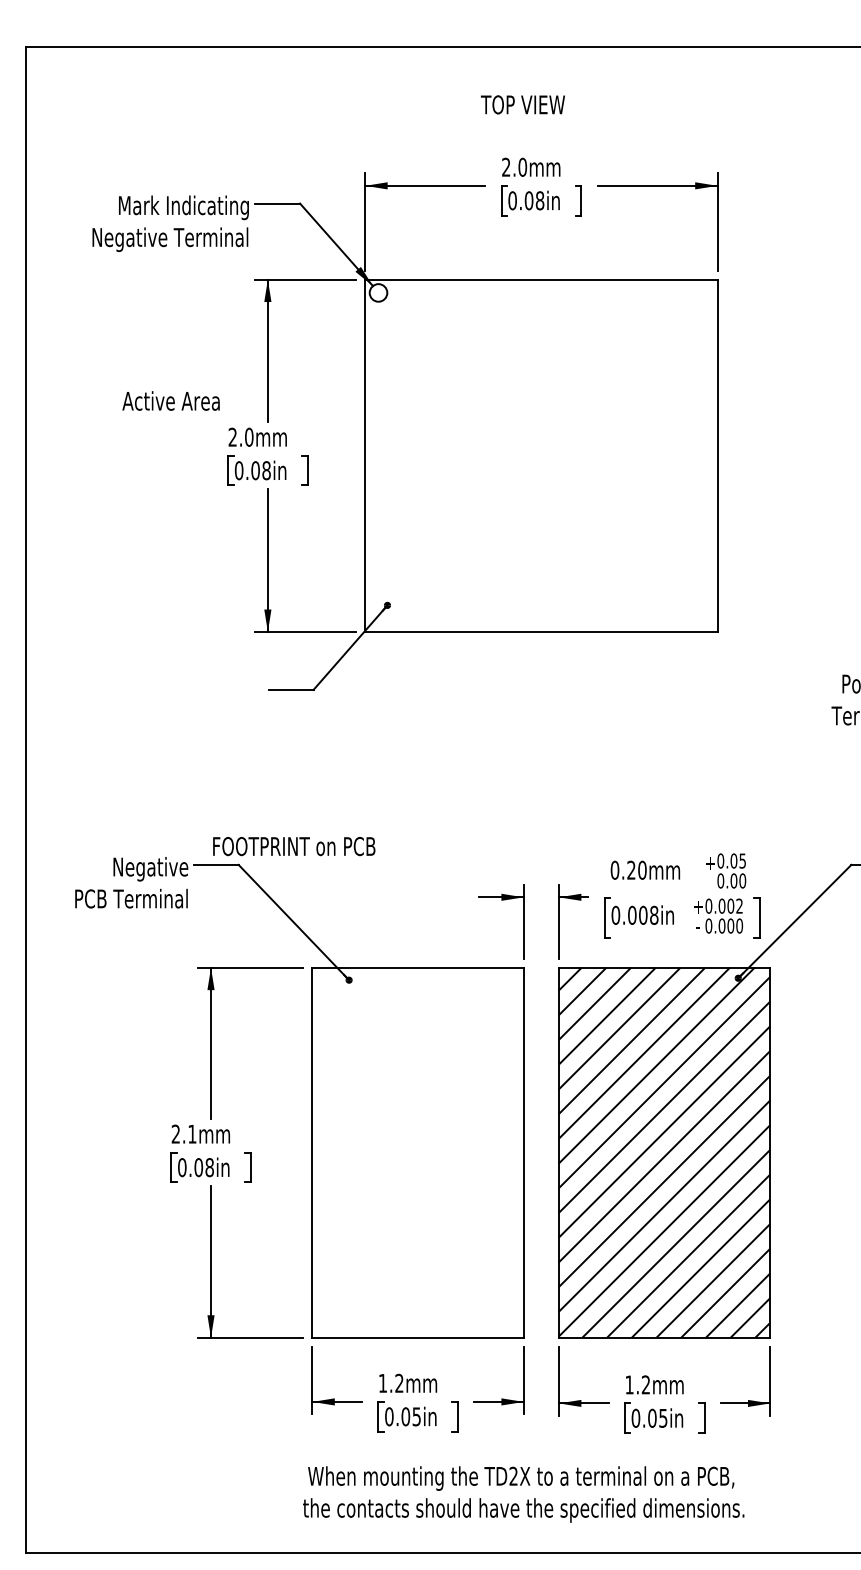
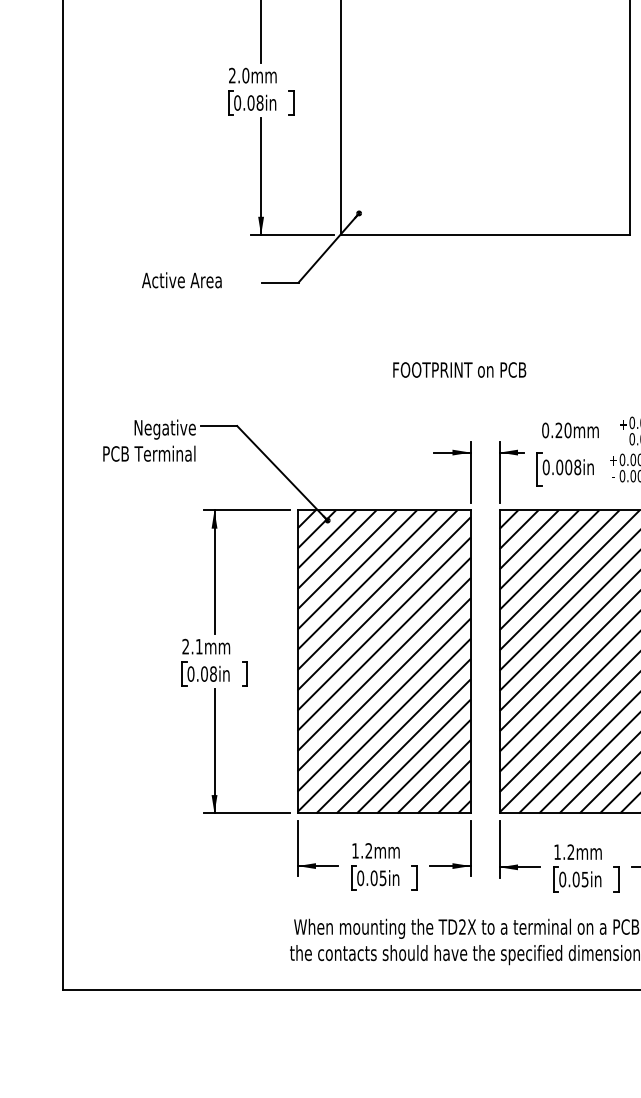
text: (170, 400) -> (181, 279), moved
text: (294, 846) -> (459, 370), moved
hatch: (417, 1152) -> (383, 661), added

